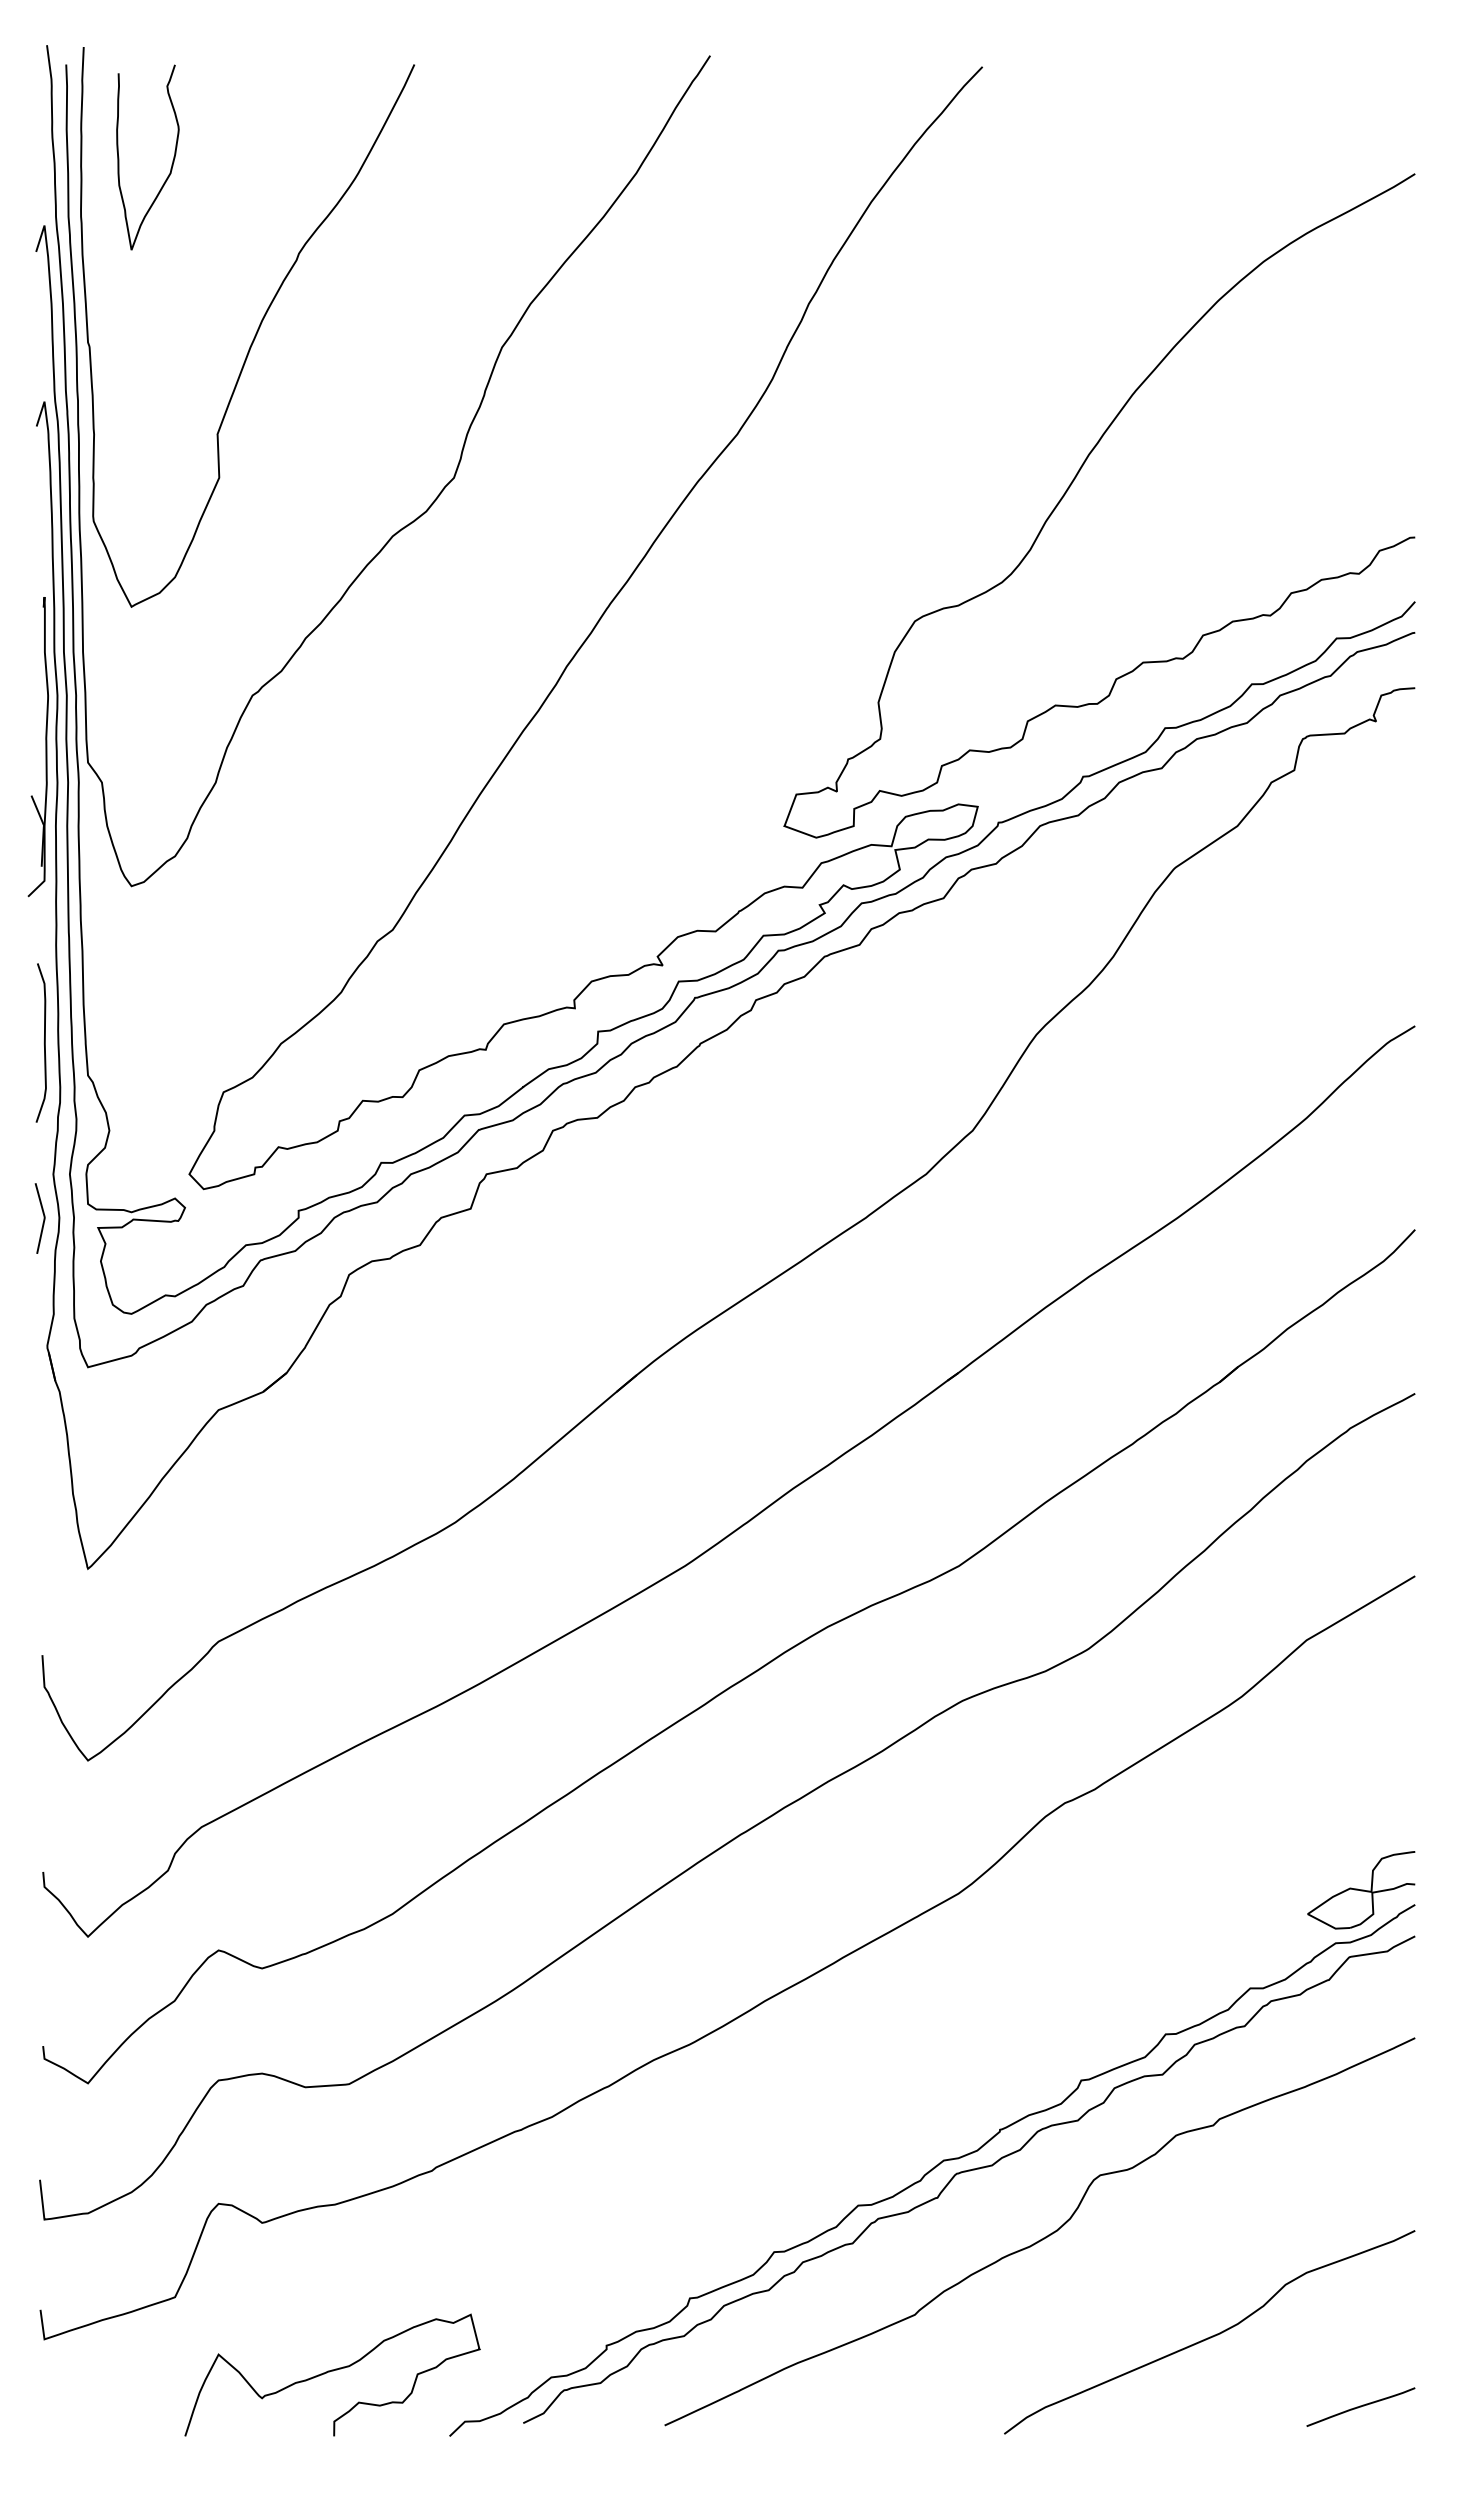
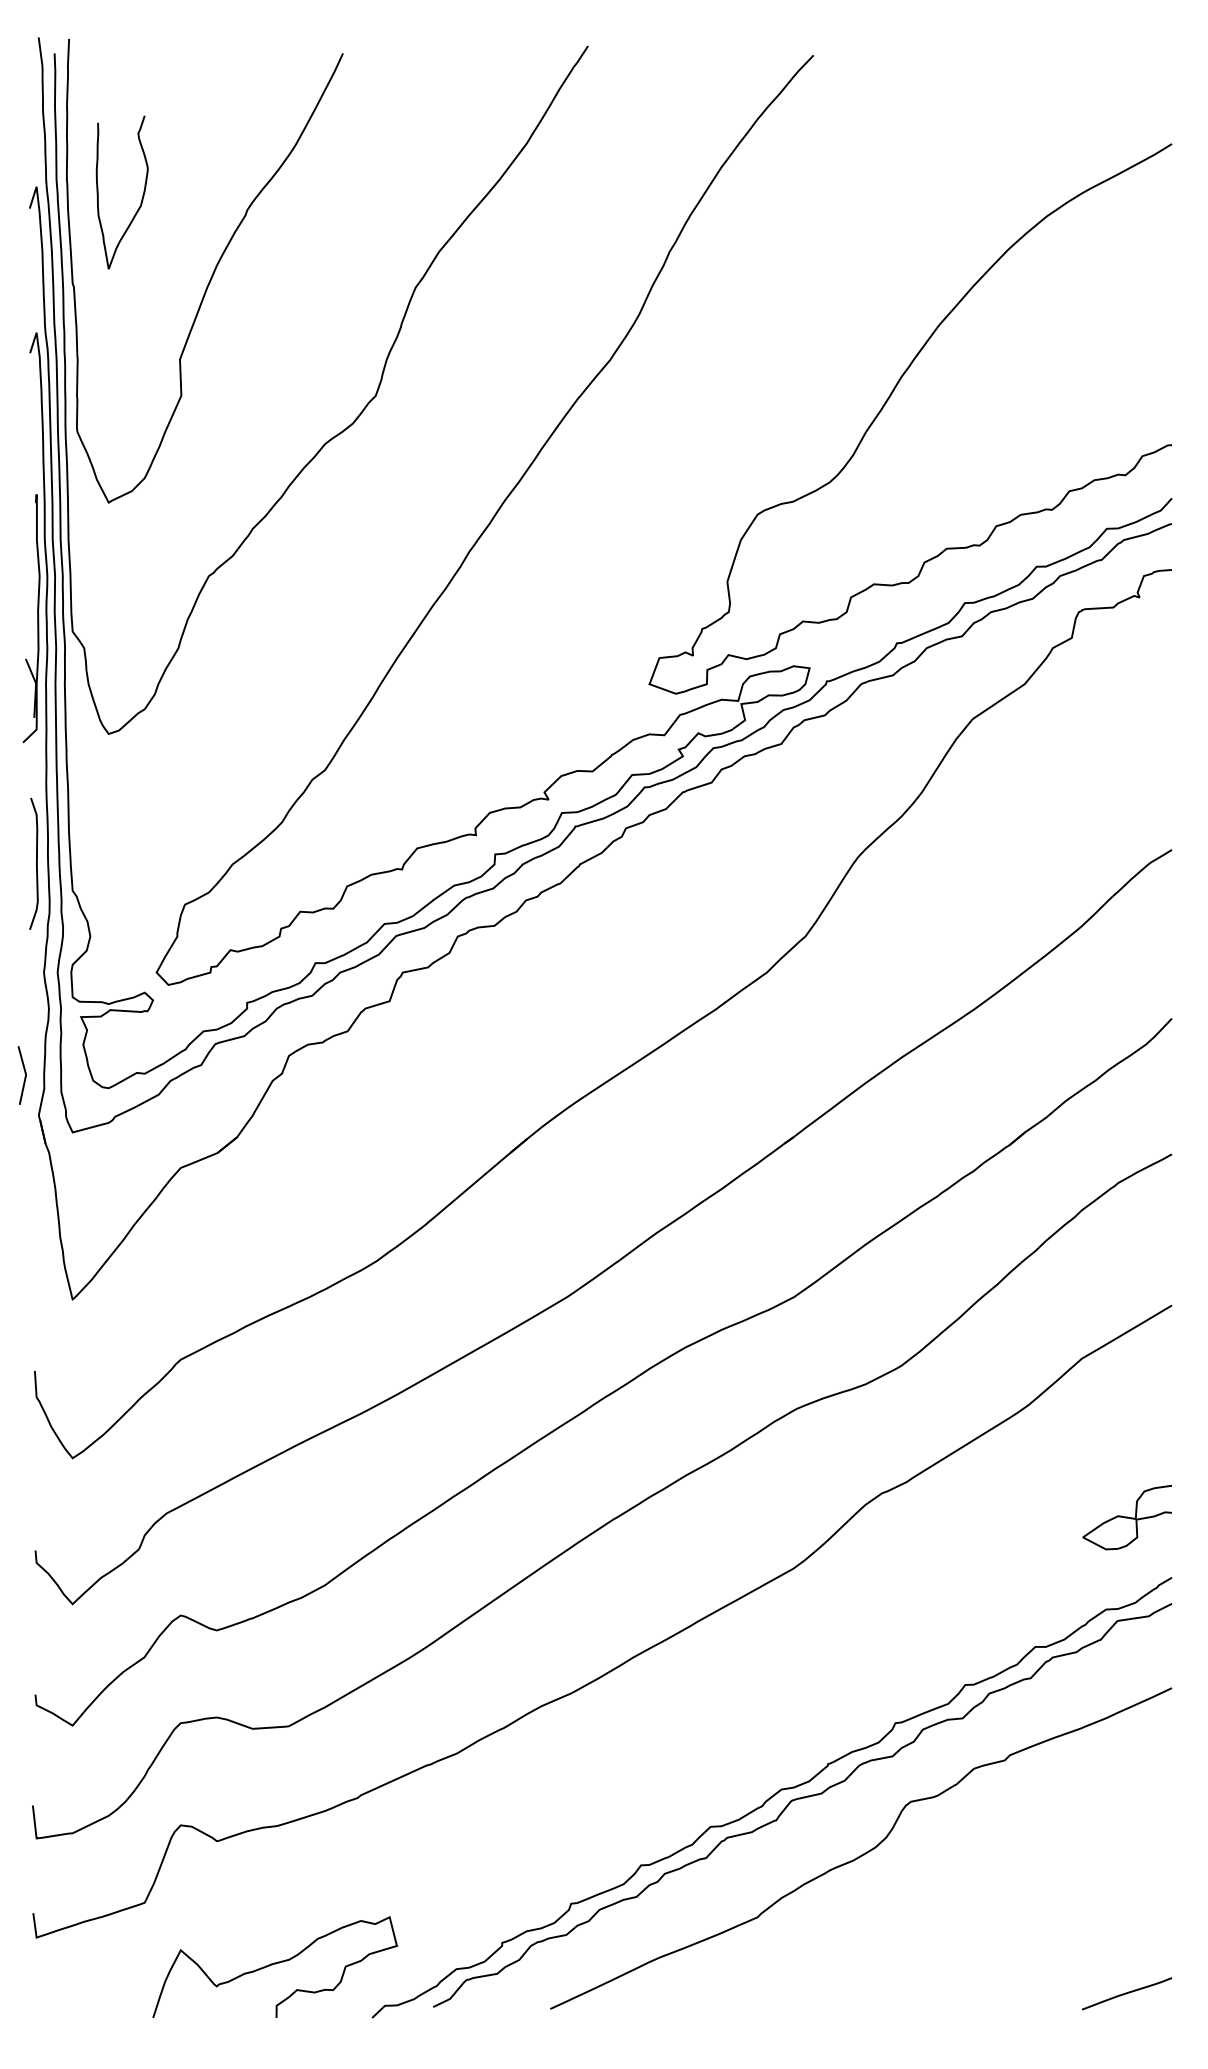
curve: (171, 164) -> (141, 198), moved
curve: (43, 1218) -> (25, 1075), moved
part: (1361, 1890) -> (1127, 1517), moved
curve: (1209, 2336) -> (1001, 1935), removed

